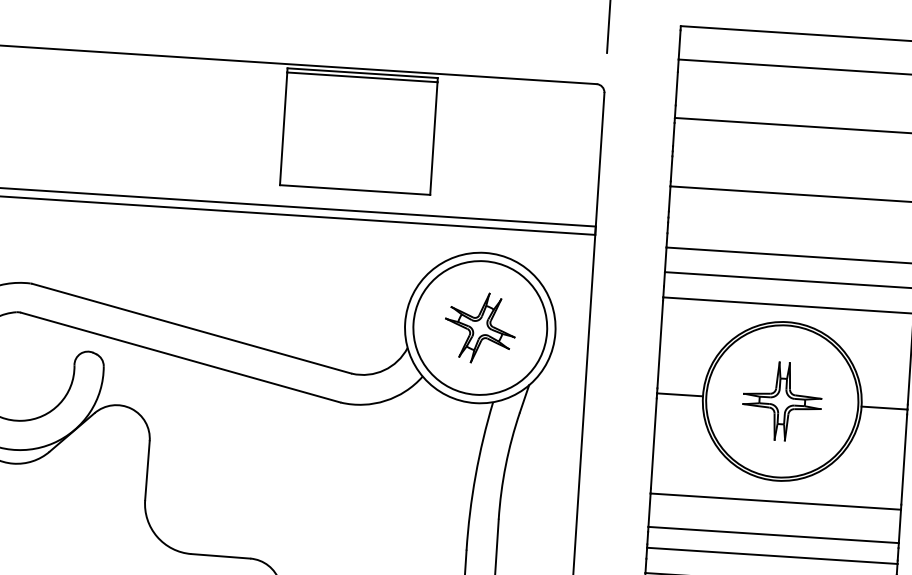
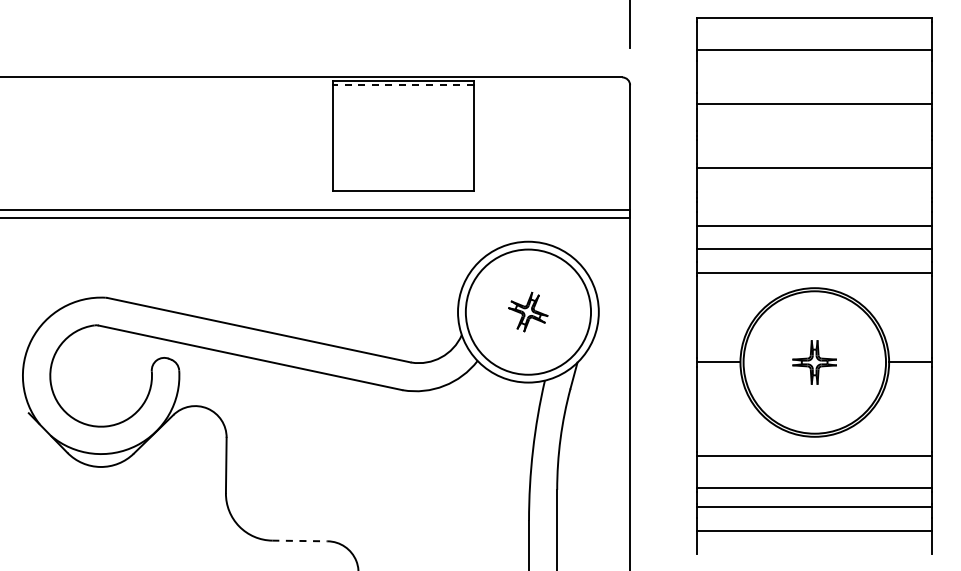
line: (361, 77) -> (402, 85), solid -> dashed
part: (479, 327) -> (527, 311), size x0.6
part: (781, 401) -> (814, 362), size x0.6
line: (220, 555) -> (299, 540), solid -> dashed

